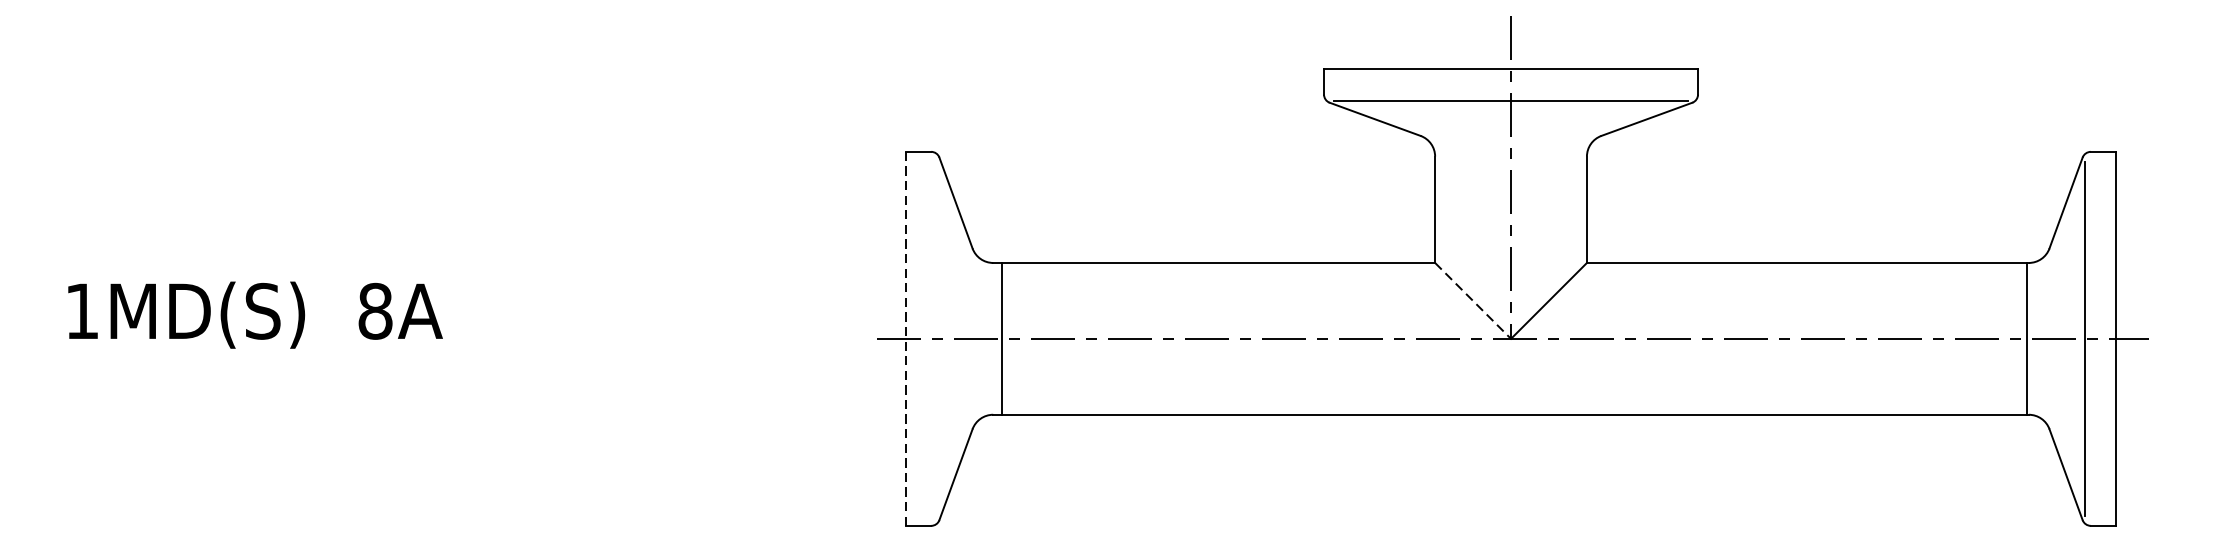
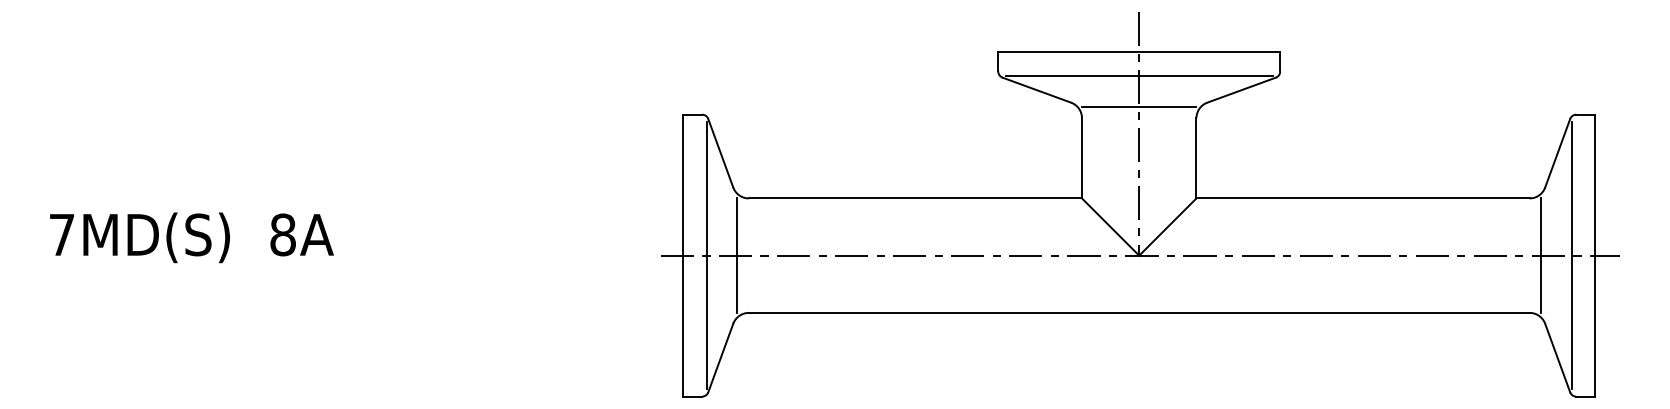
line: (1511, 141) -> (1139, 106), added
line: (1472, 301) -> (1110, 227), dashed -> solid
text: (82, 310) -> (62, 234), 1MD(S) -> 7MD(S)
line: (906, 338) -> (683, 255), dashed -> solid
line: (937, 338) -> (706, 255), added
line: (1002, 338) -> (737, 255), moved
line: (2027, 338) -> (1541, 255), moved

